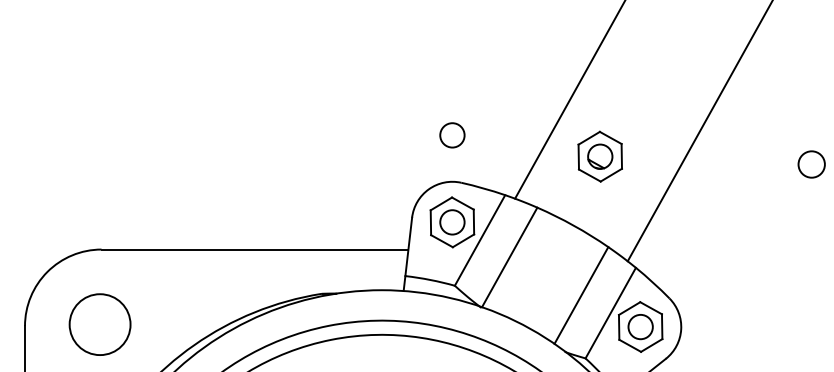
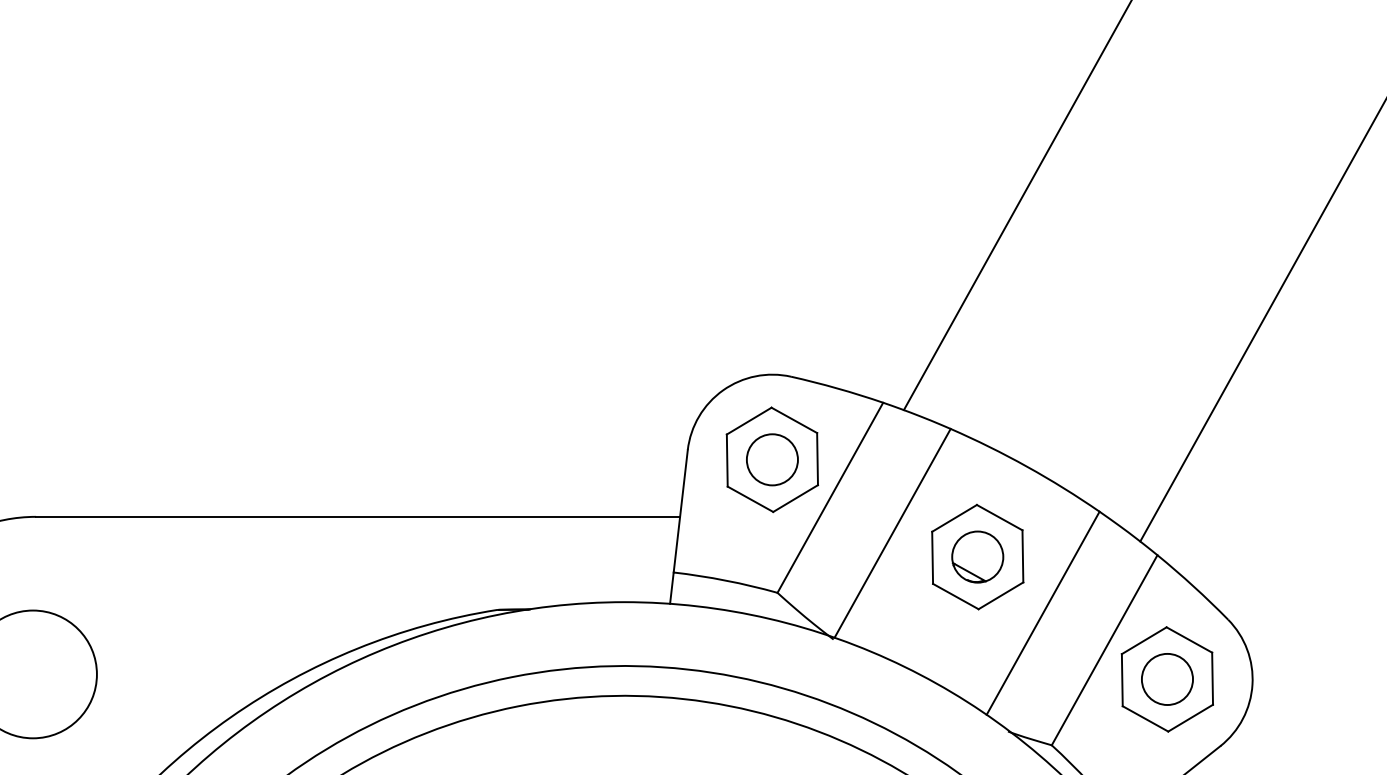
circle: (452, 135) -> (772, 277), removed
part: (599, 156) -> (976, 556), moved

